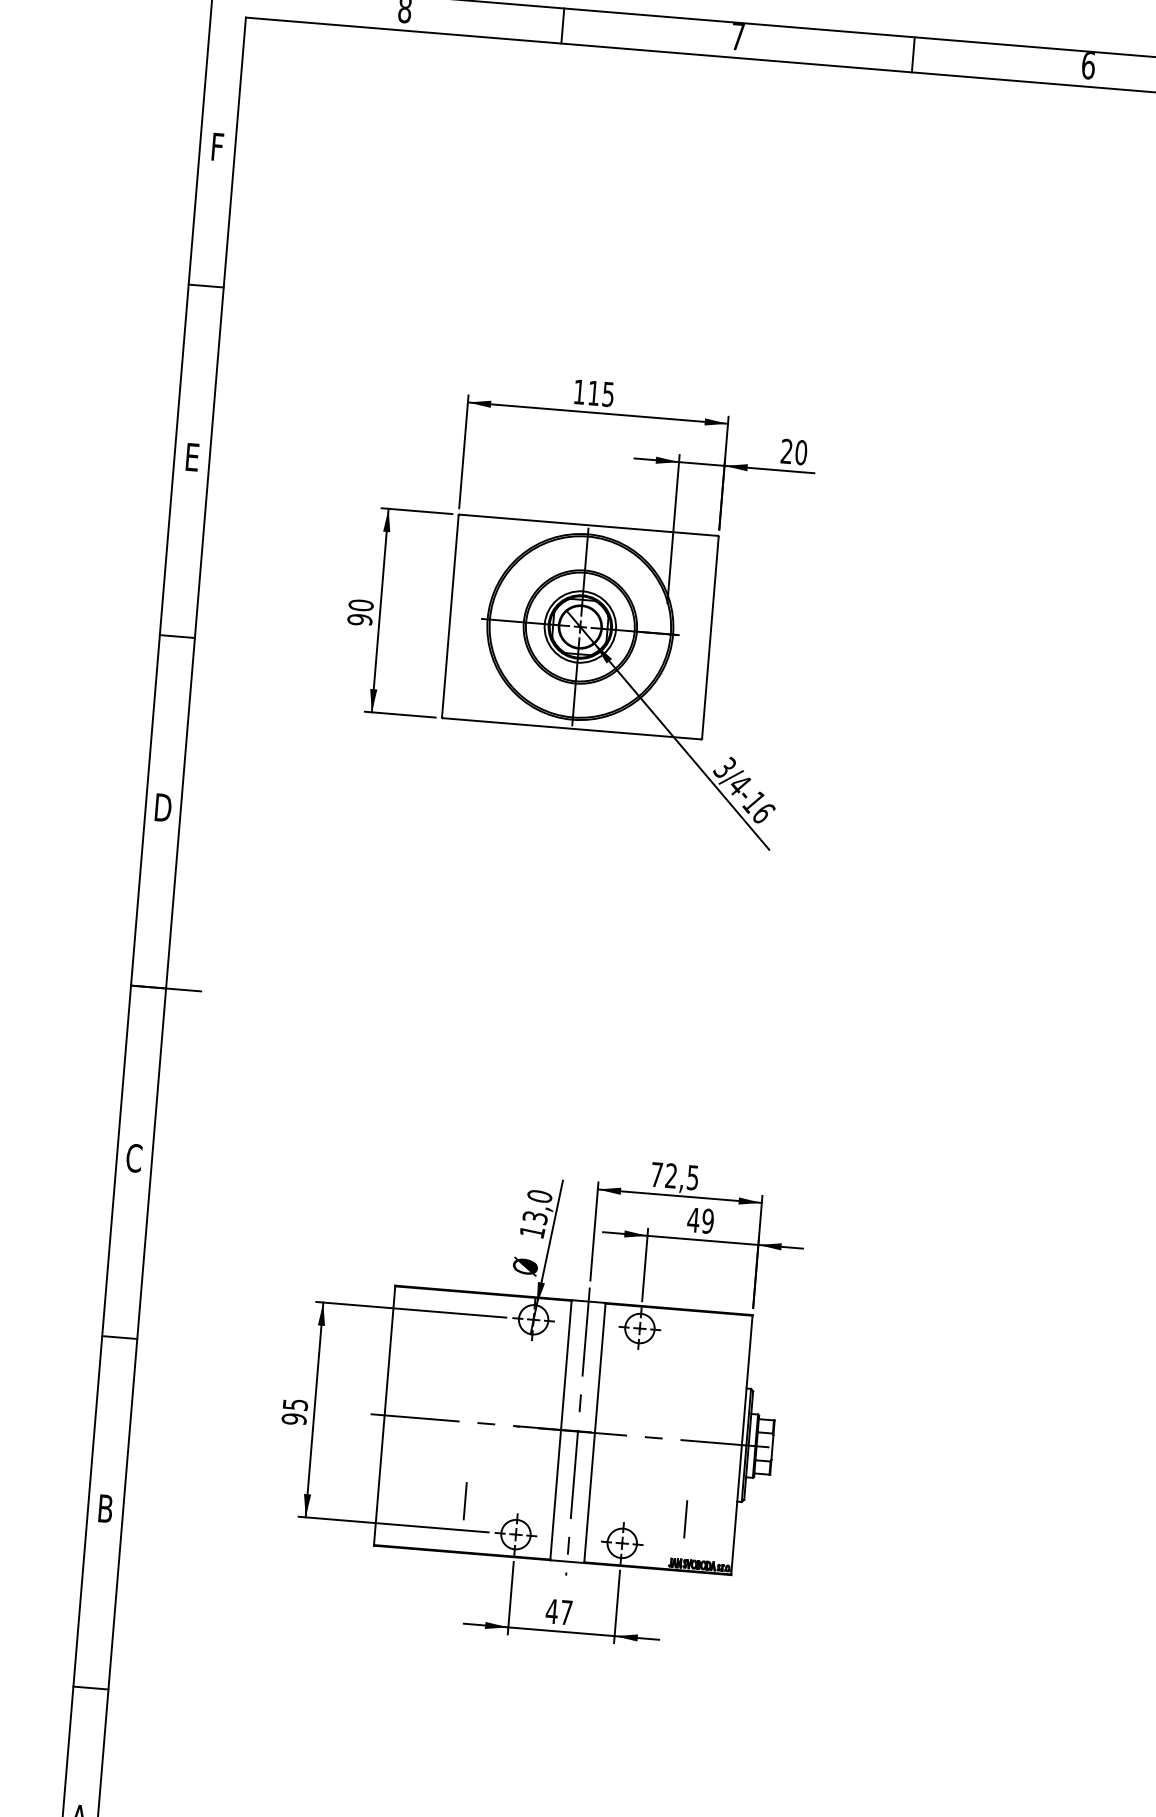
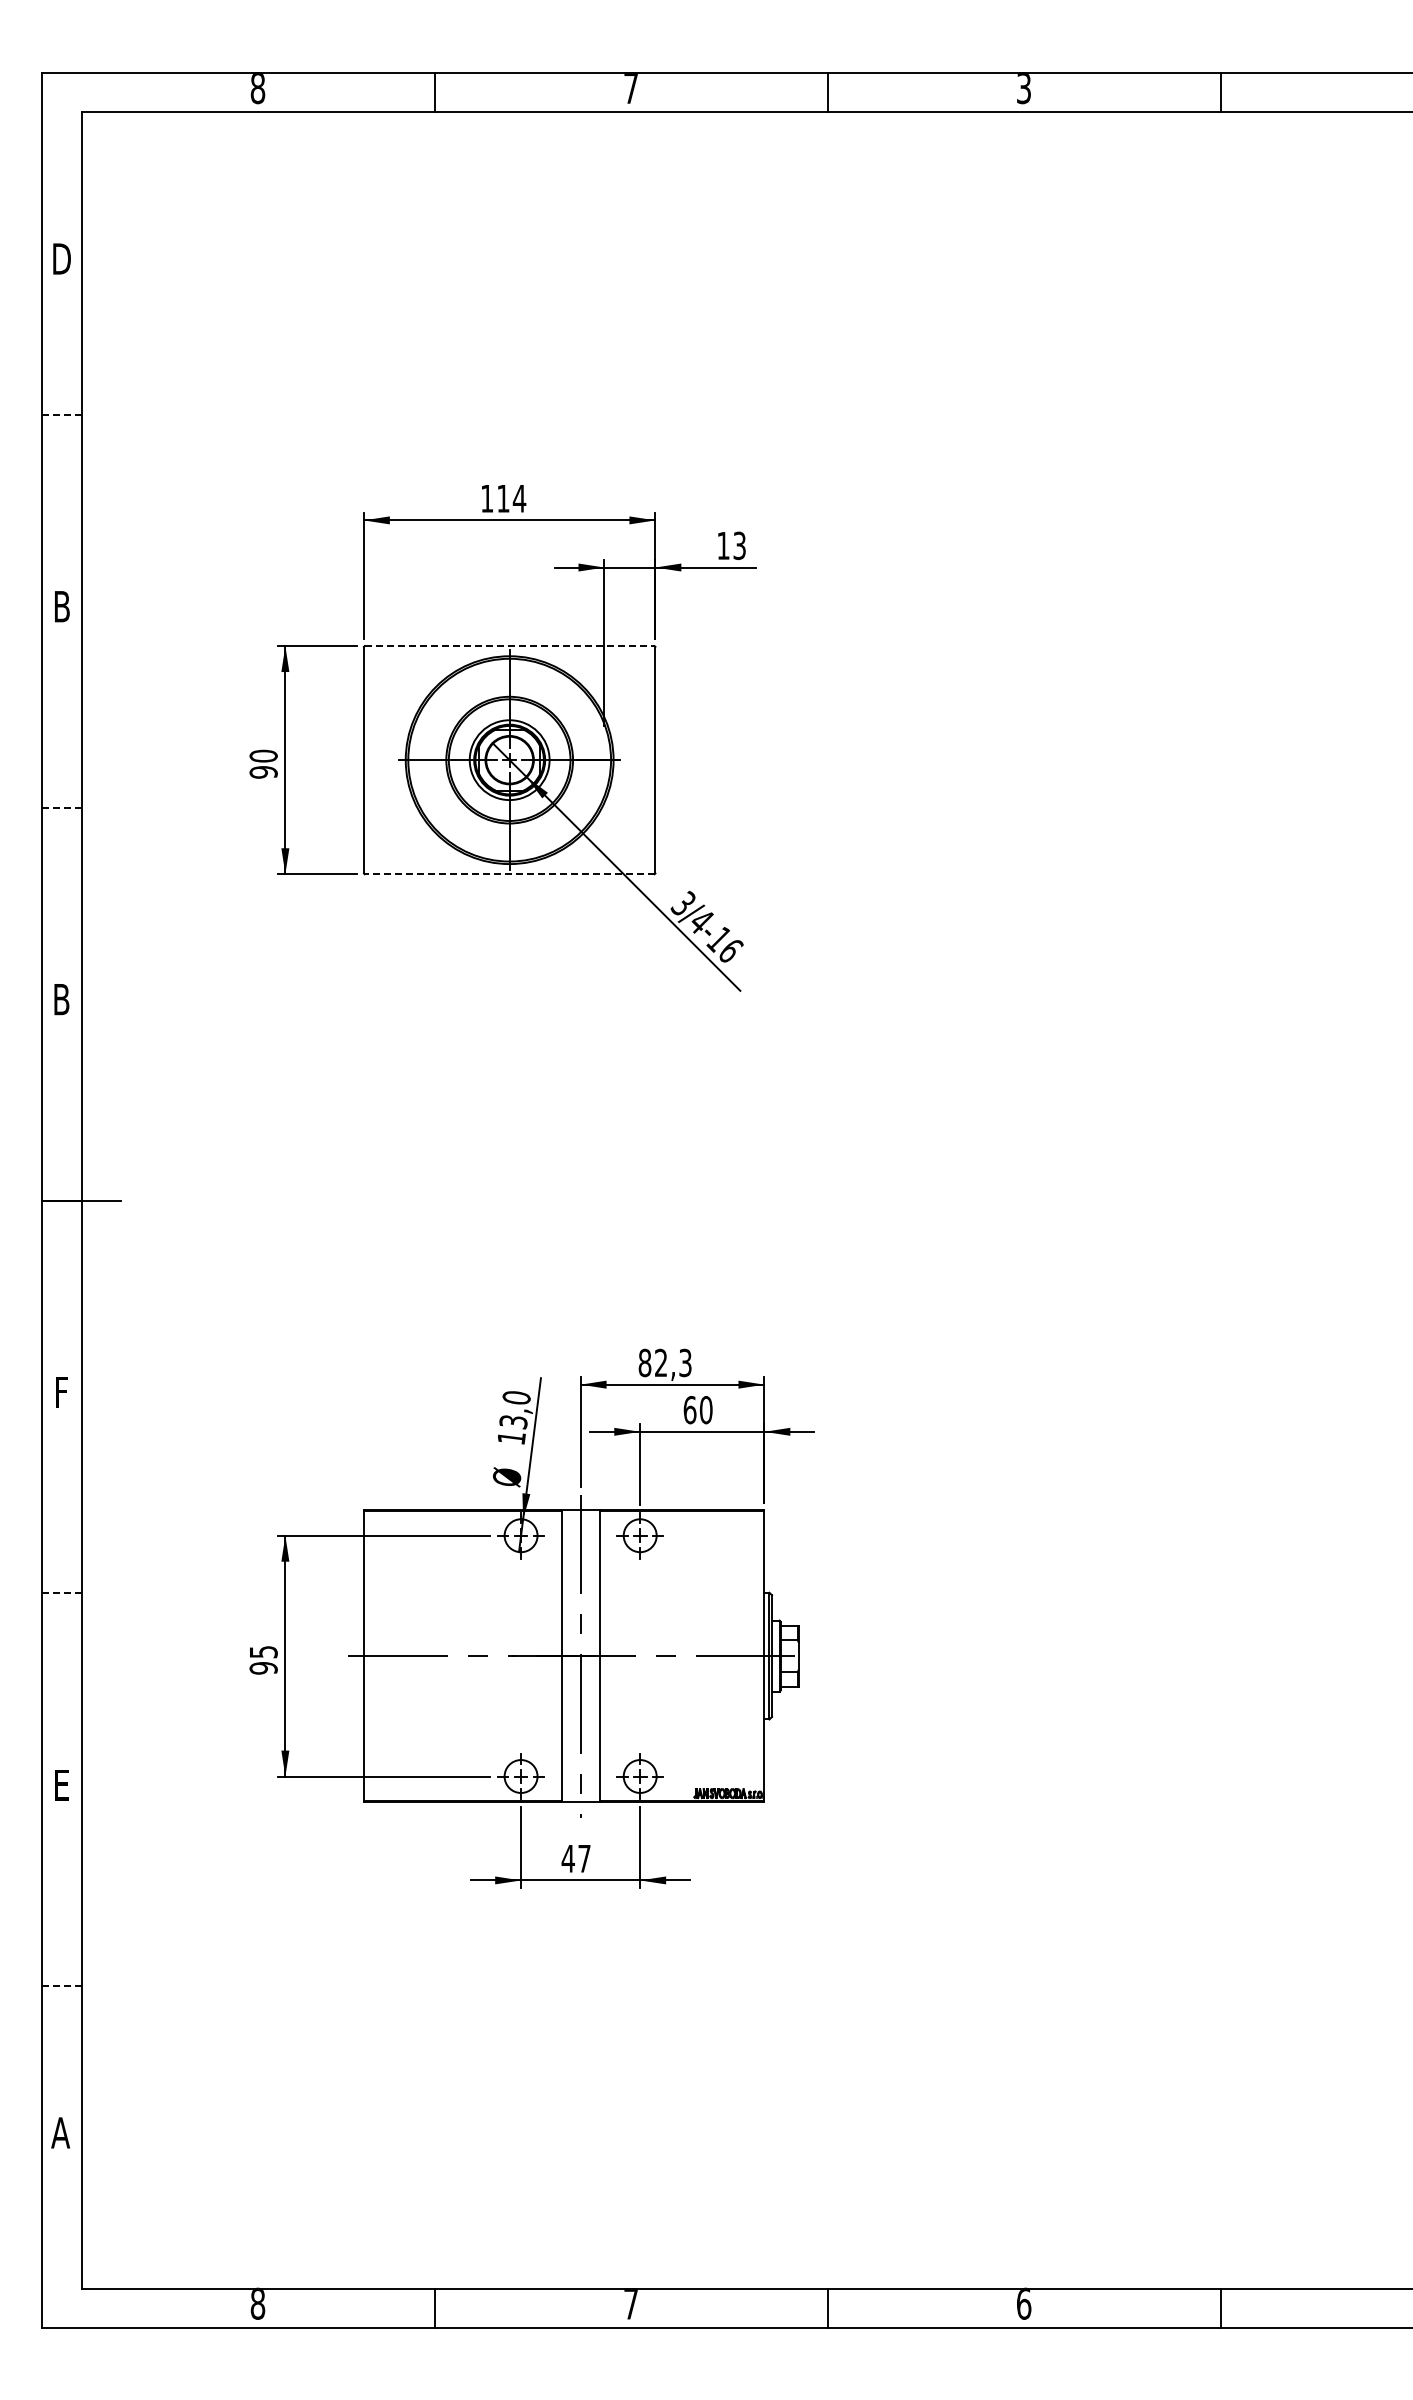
text: (1088, 66) -> (1024, 89), 6 -> 3
text: (217, 146) -> (61, 258), F -> D
line: (205, 285) -> (61, 414), solid -> dashed
text: (608, 394) -> (519, 498), 115 -> 114
text: (794, 451) -> (731, 545), 20 -> 13
text: (192, 457) -> (62, 606), E -> B
line: (588, 525) -> (509, 646), solid -> dashed
line: (177, 636) -> (61, 807), solid -> dashed
line: (571, 729) -> (509, 874), solid -> dashed
text: (162, 807) -> (61, 999), D -> B
text: (134, 1158) -> (61, 1392), C -> F
text: (674, 1175) -> (664, 1362), 72,5 -> 82,3
text: (700, 1221) -> (697, 1410), 49 -> 60
line: (119, 1337) -> (61, 1593), solid -> dashed
line: (465, 1500) -> (461, 1743), removed
text: (105, 1508) -> (61, 1784), B -> E
line: (685, 1518) -> (708, 1743), removed
line: (90, 1688) -> (61, 1986), solid -> dashed

